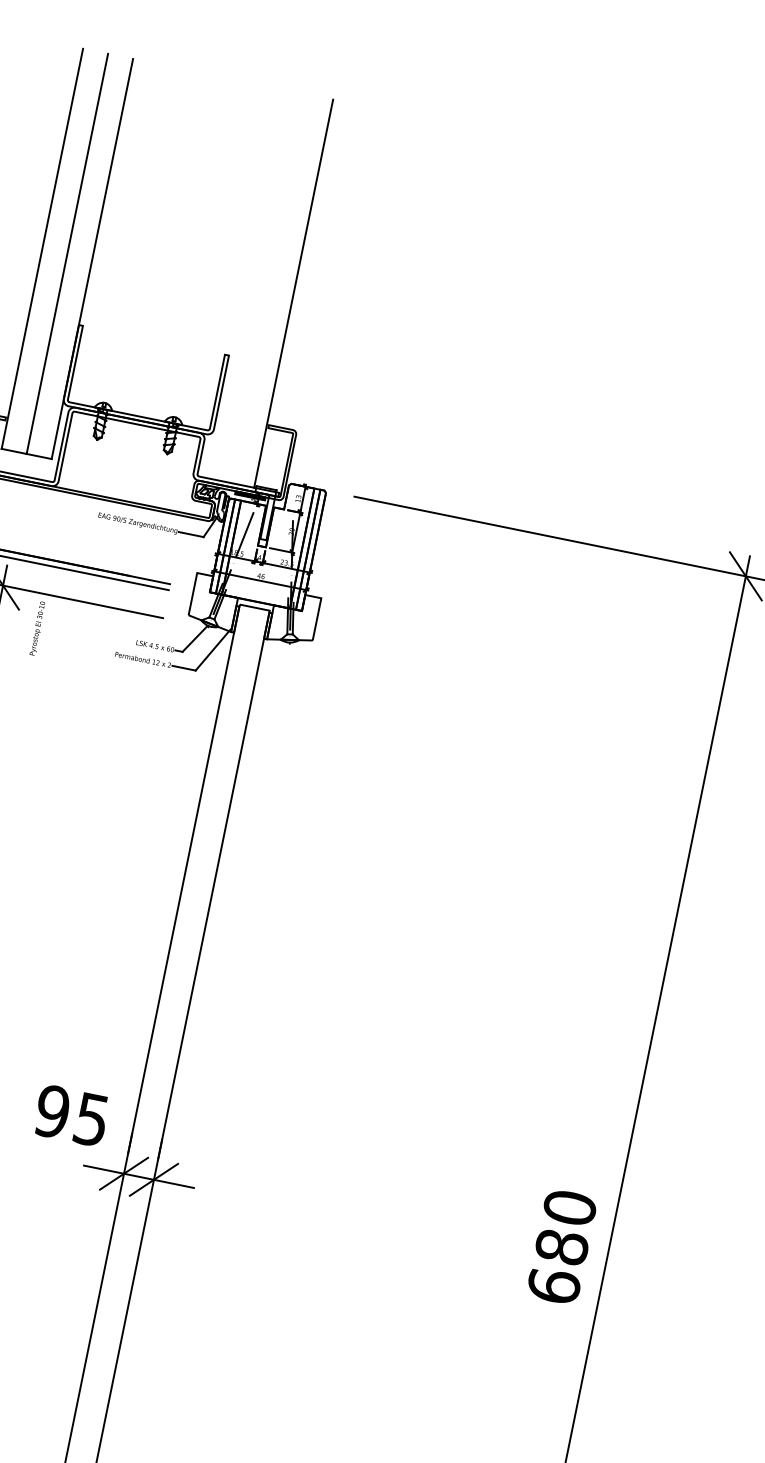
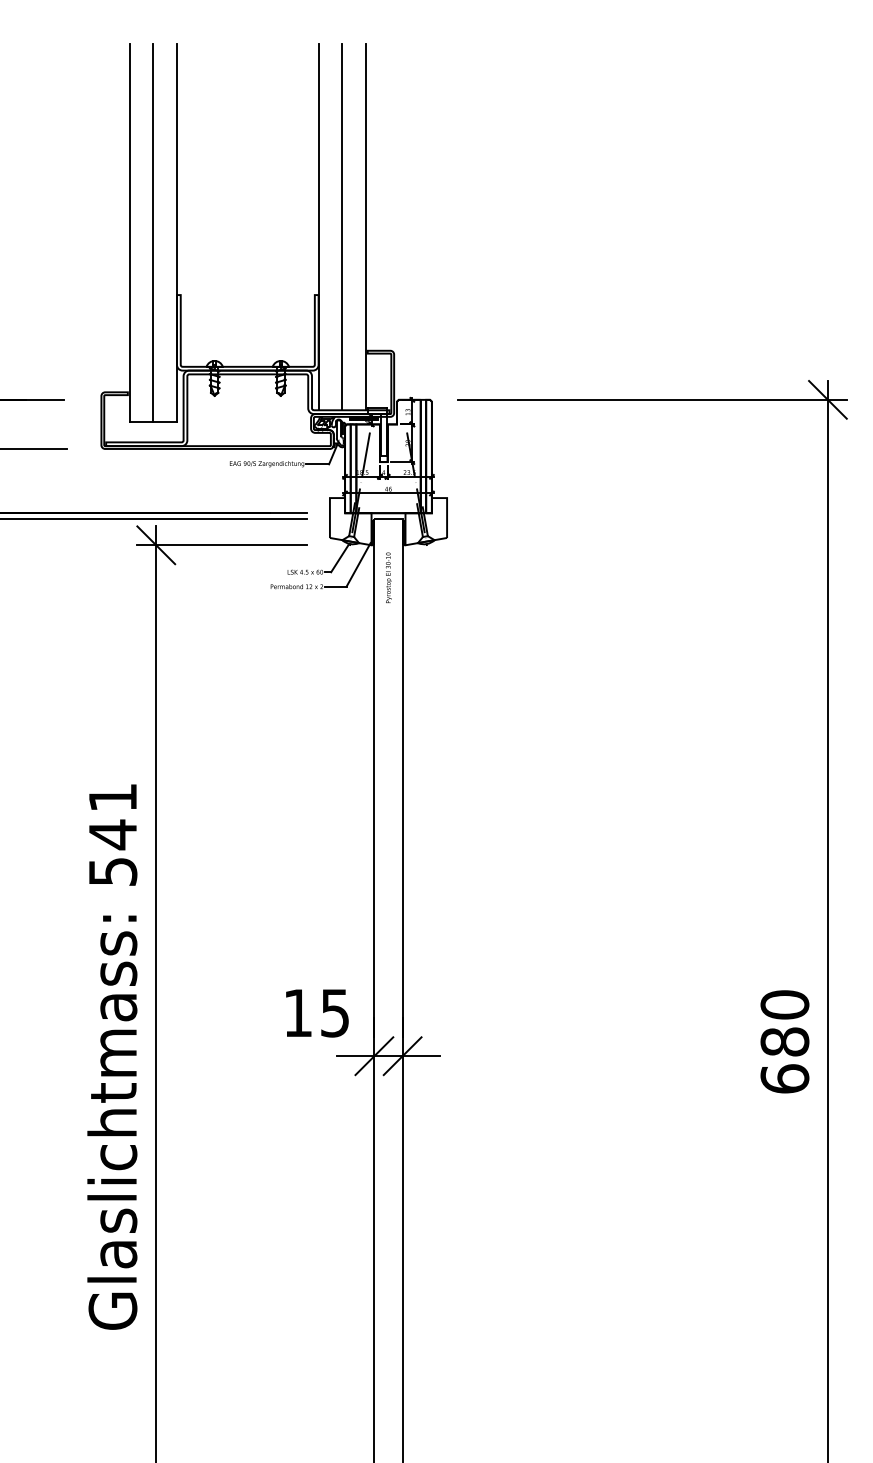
line: (243, 282) -> (318, 226), added
line: (269, 288) -> (342, 226), added
text: (37, 628) -> (388, 577), moved
text: (52, 1110) -> (297, 1012), 95 -> 15

